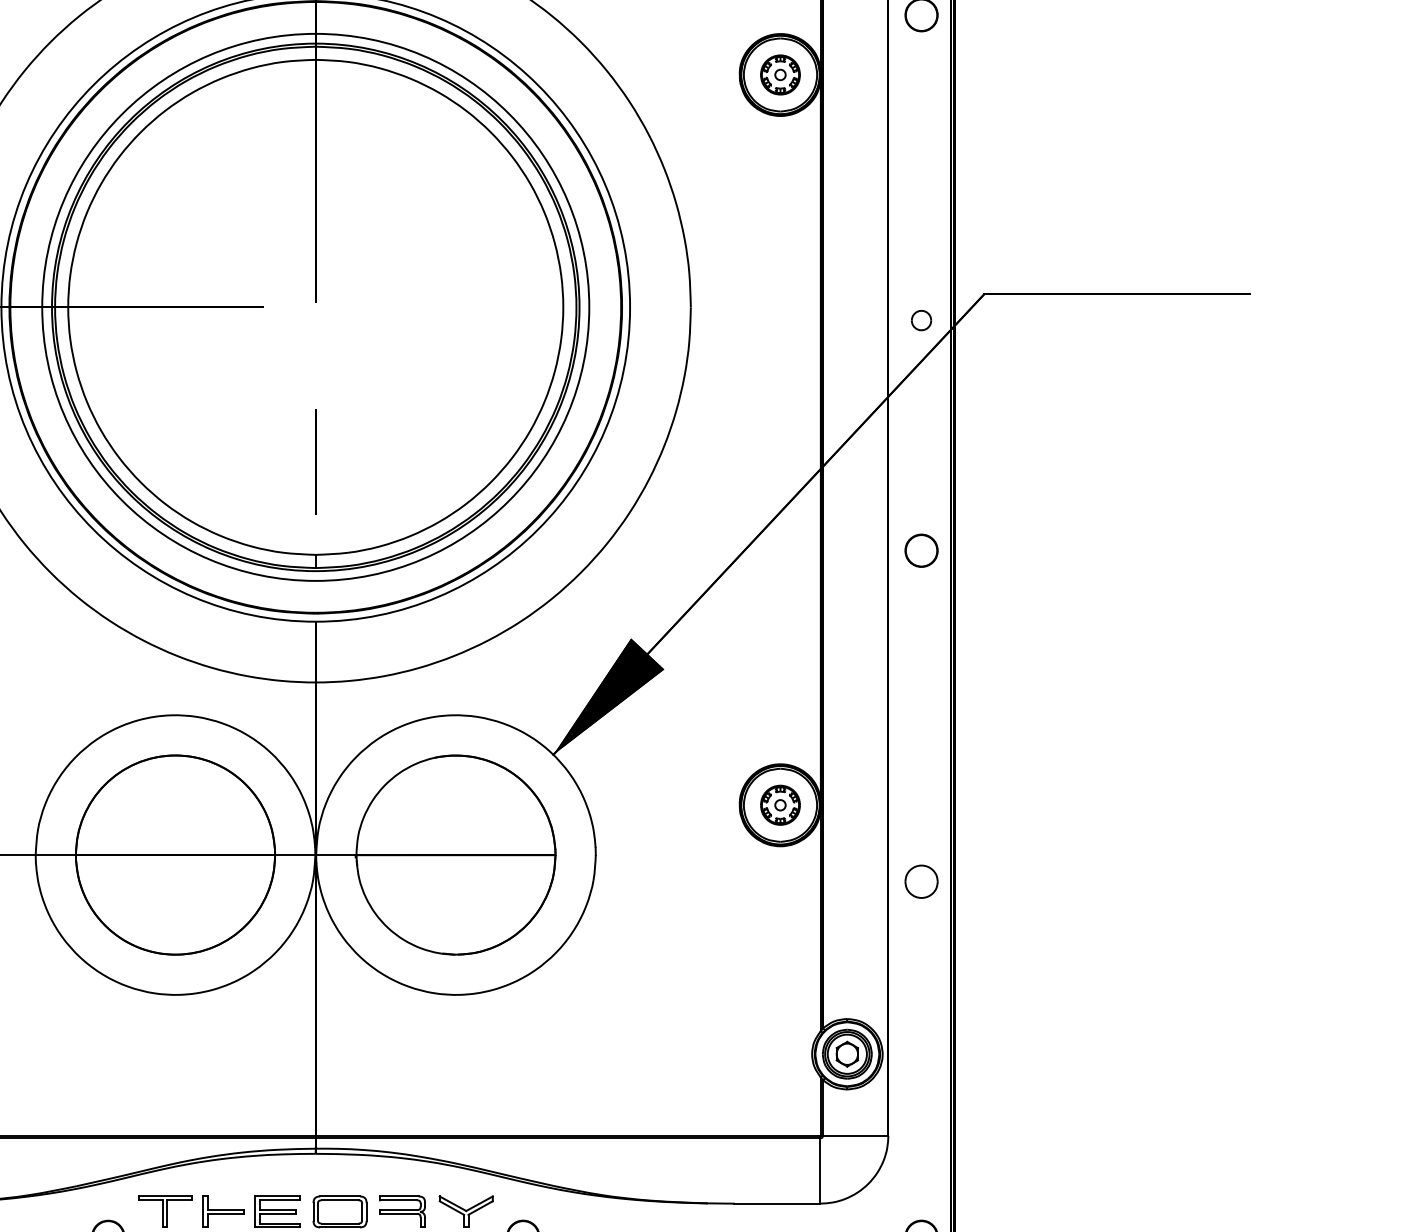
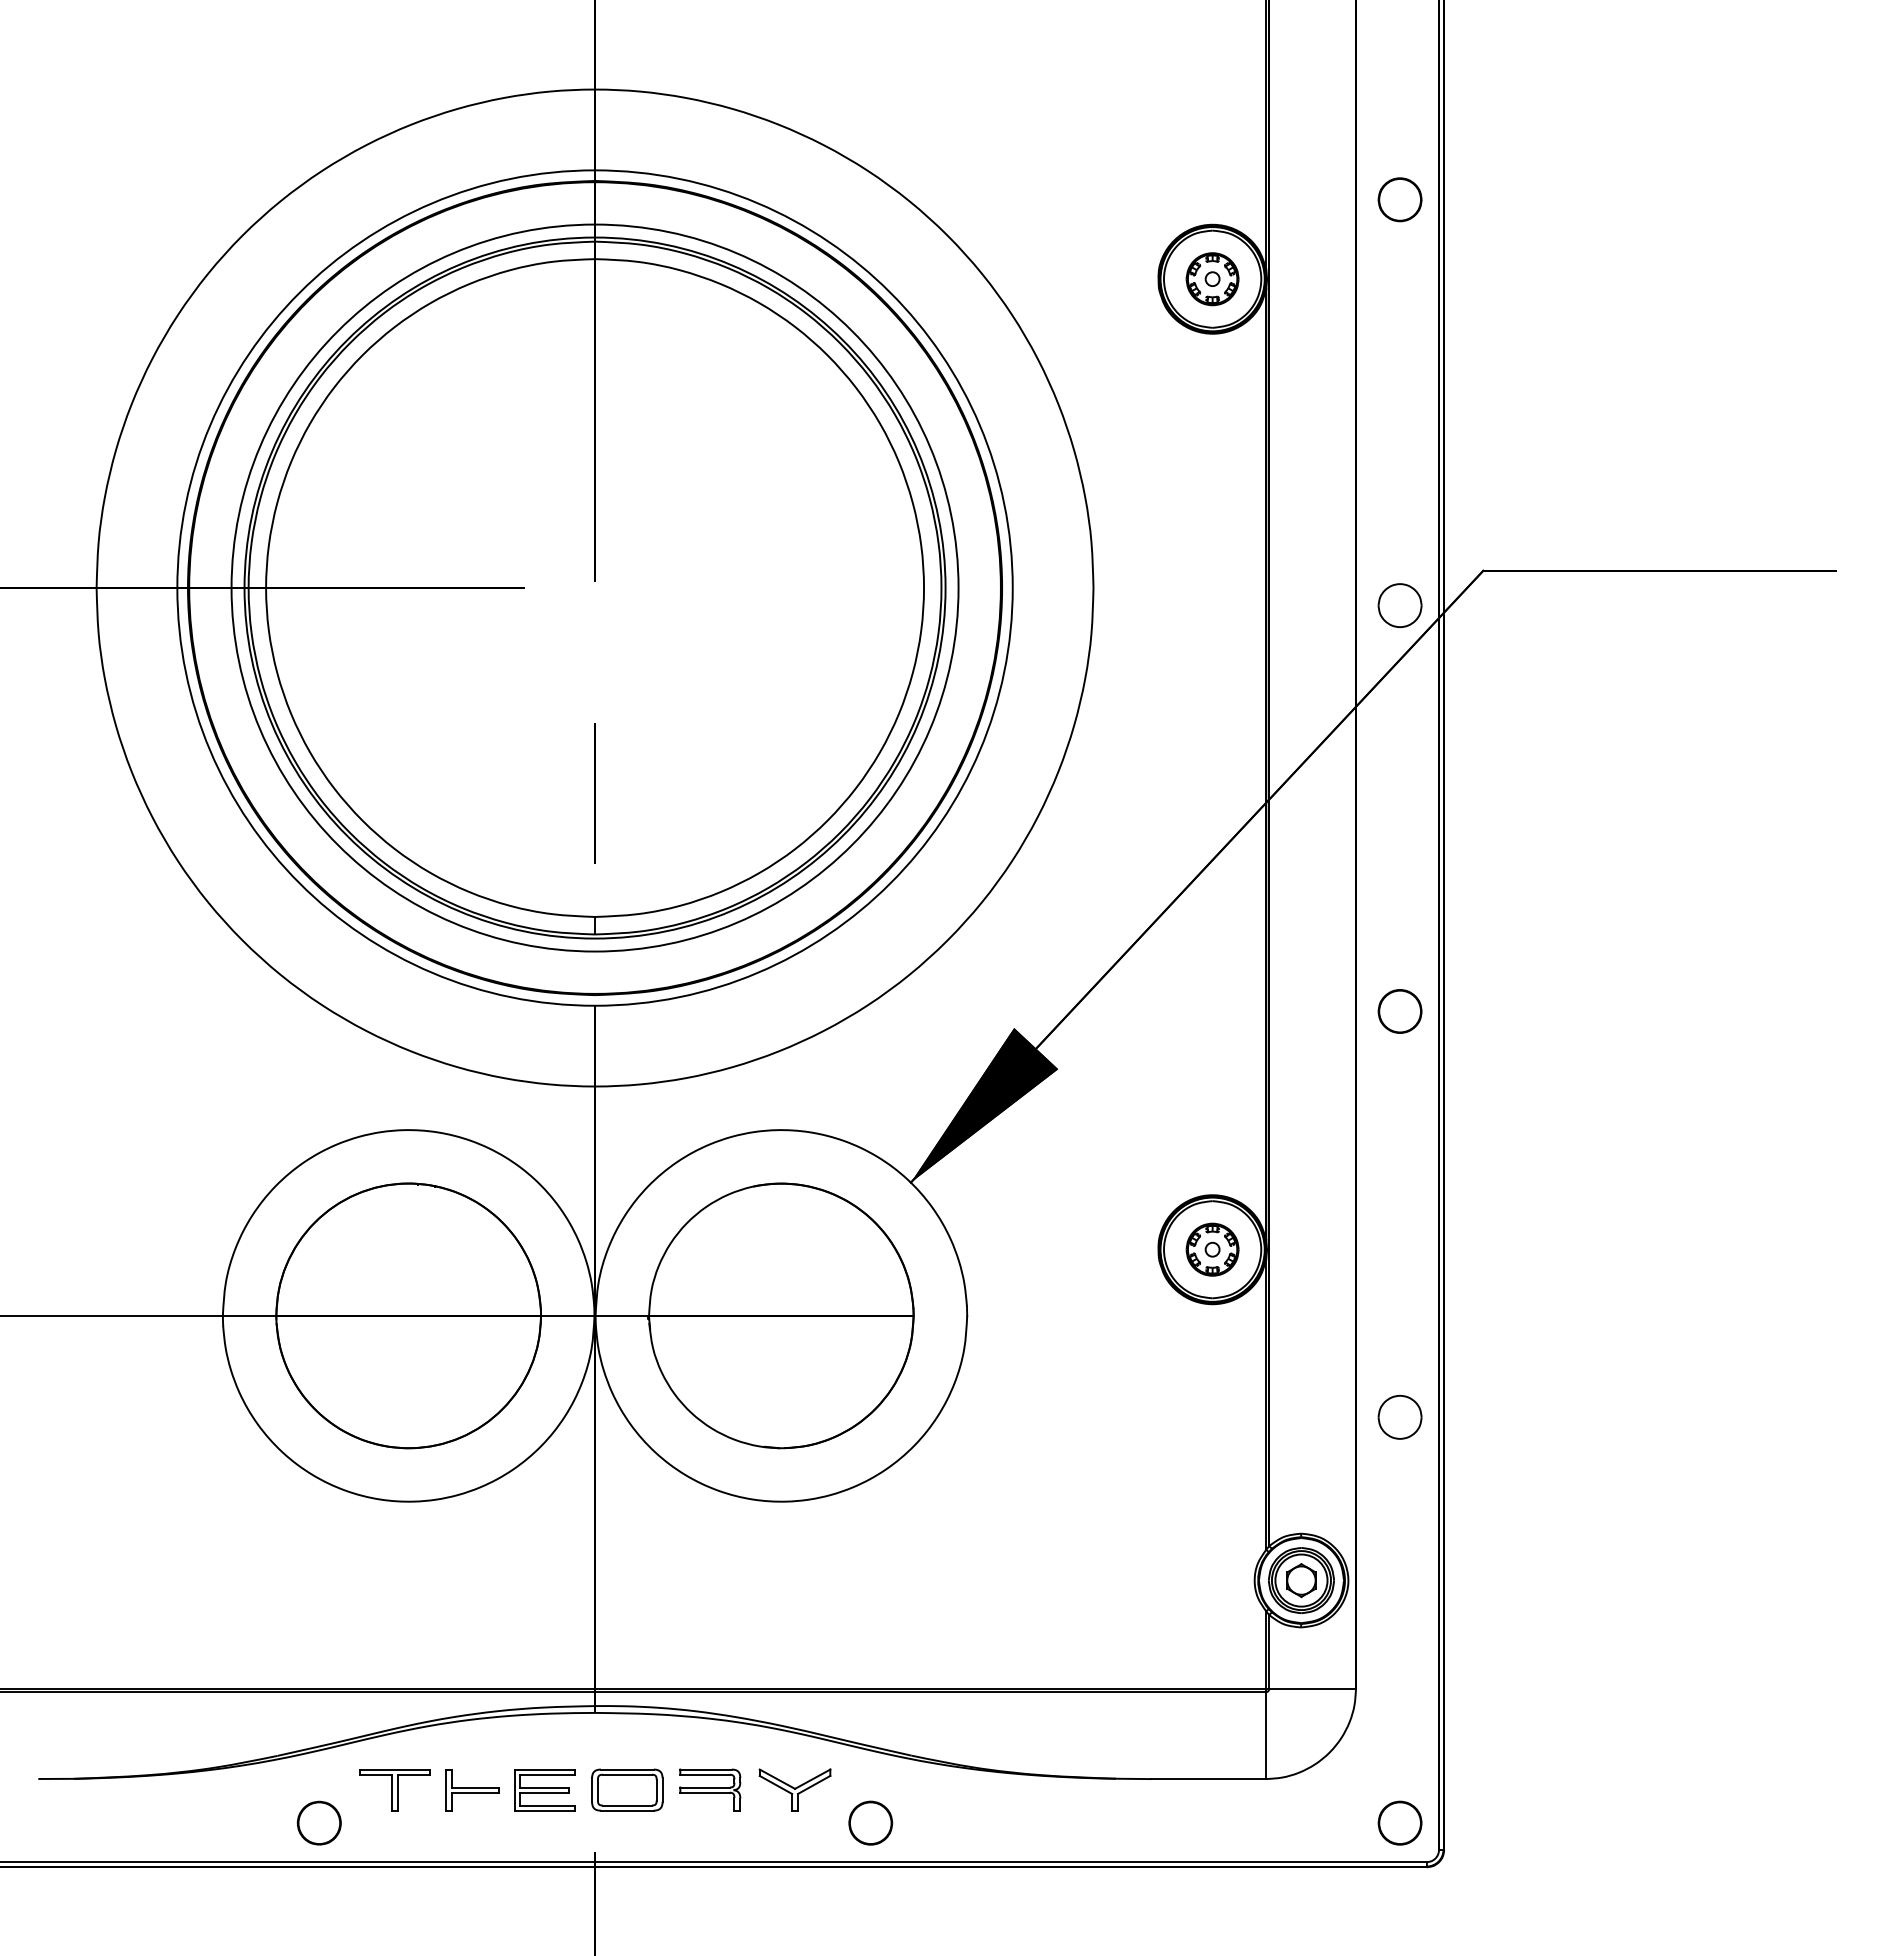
part: (921, 320) -> (1399, 605), size x1.67
part: (921, 550) -> (1399, 1011), moved
part: (921, 881) -> (1399, 1417), moved

